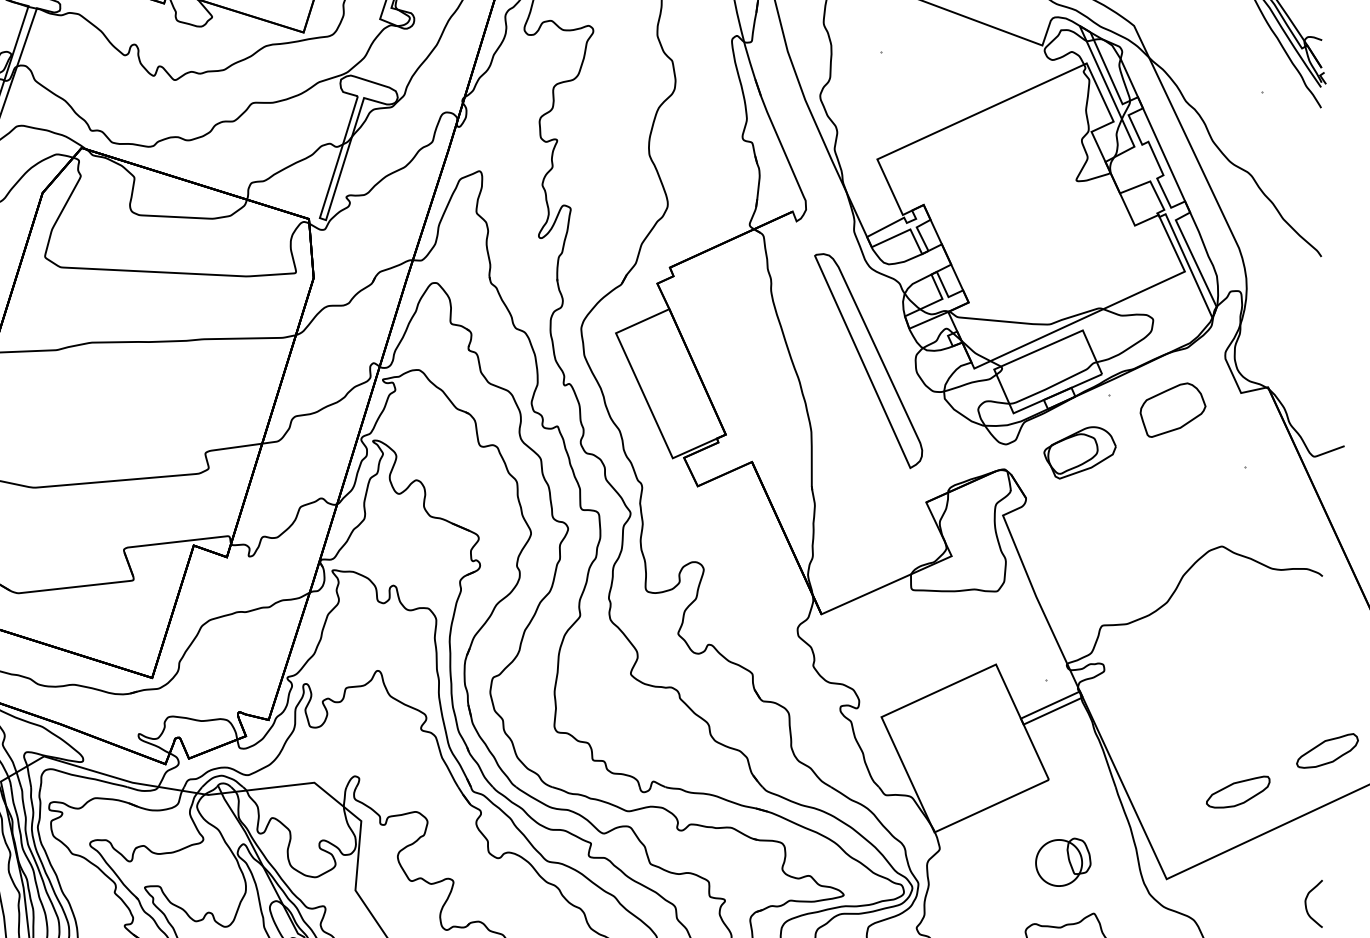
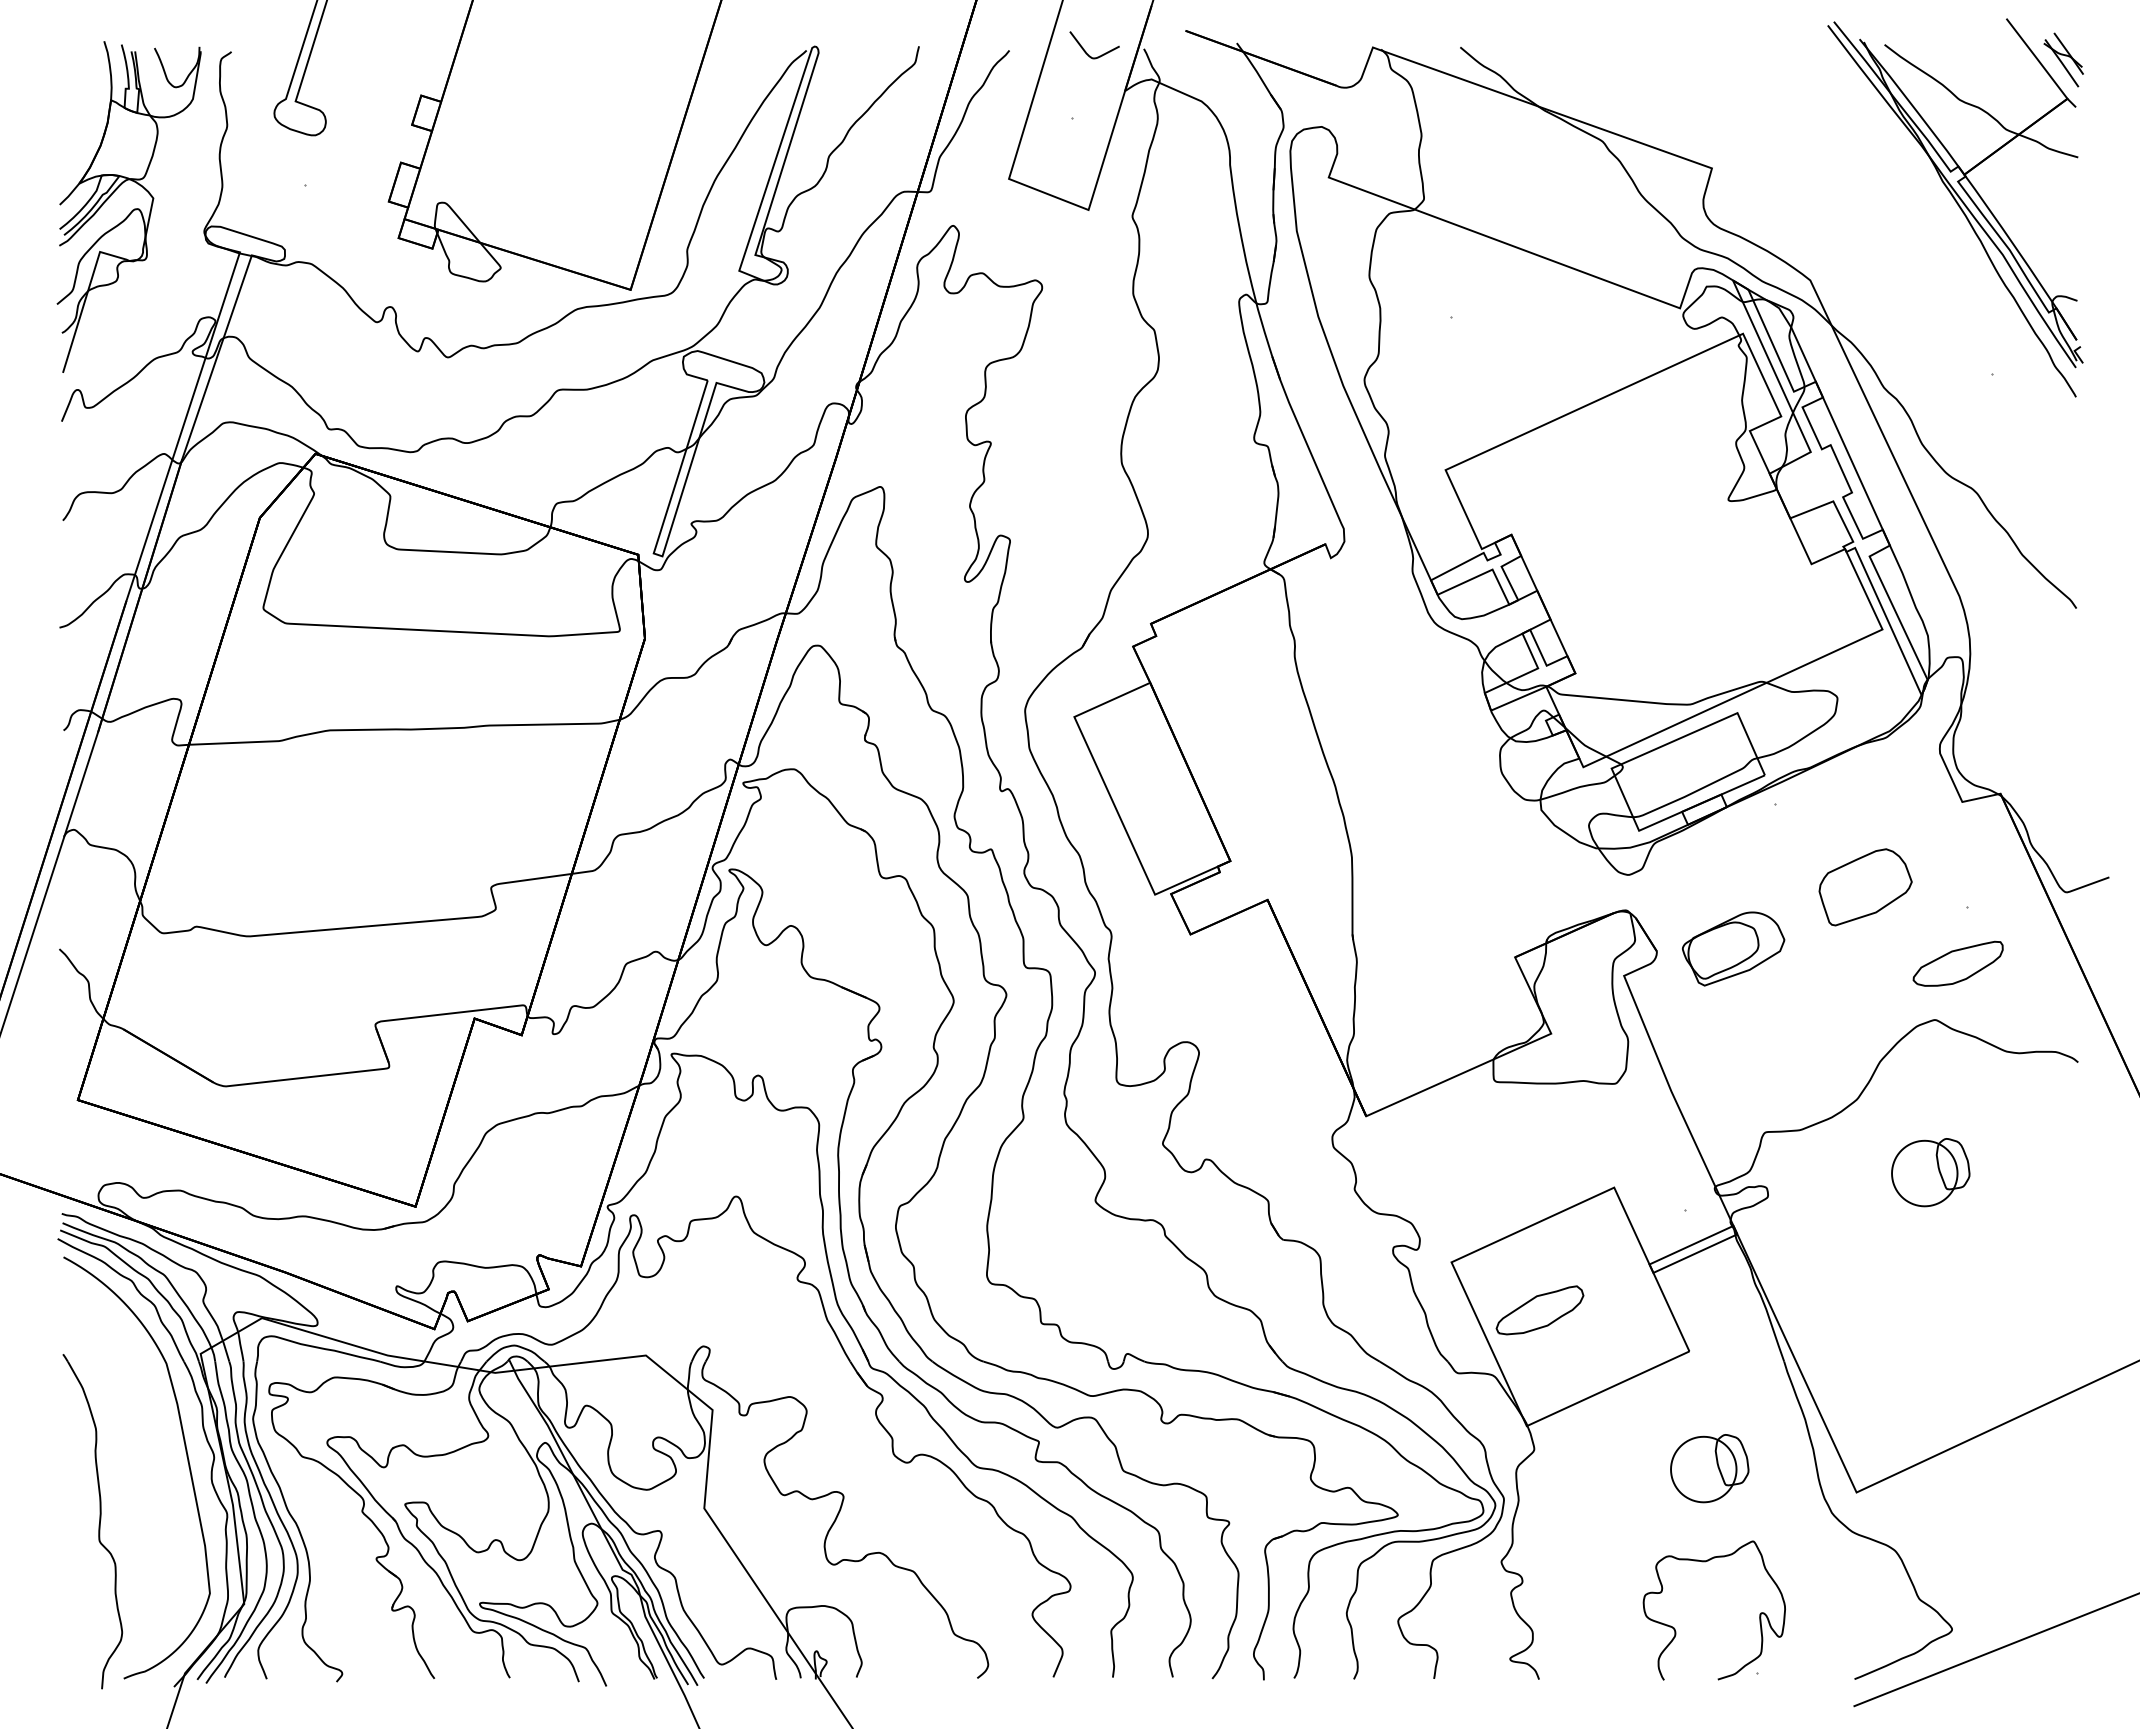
part: (868, 361) -> (1433, 756), removed
part: (1172, 410) -> (1865, 887), moved
part: (1080, 452) -> (1733, 948), moved
part: (1218, 653) -> (1930, 1172), added
part: (1327, 751) -> (1539, 1310), moved
part: (1237, 791) -> (1957, 963), moved
curve: (1306, 905) -> (2055, 1529), removed

